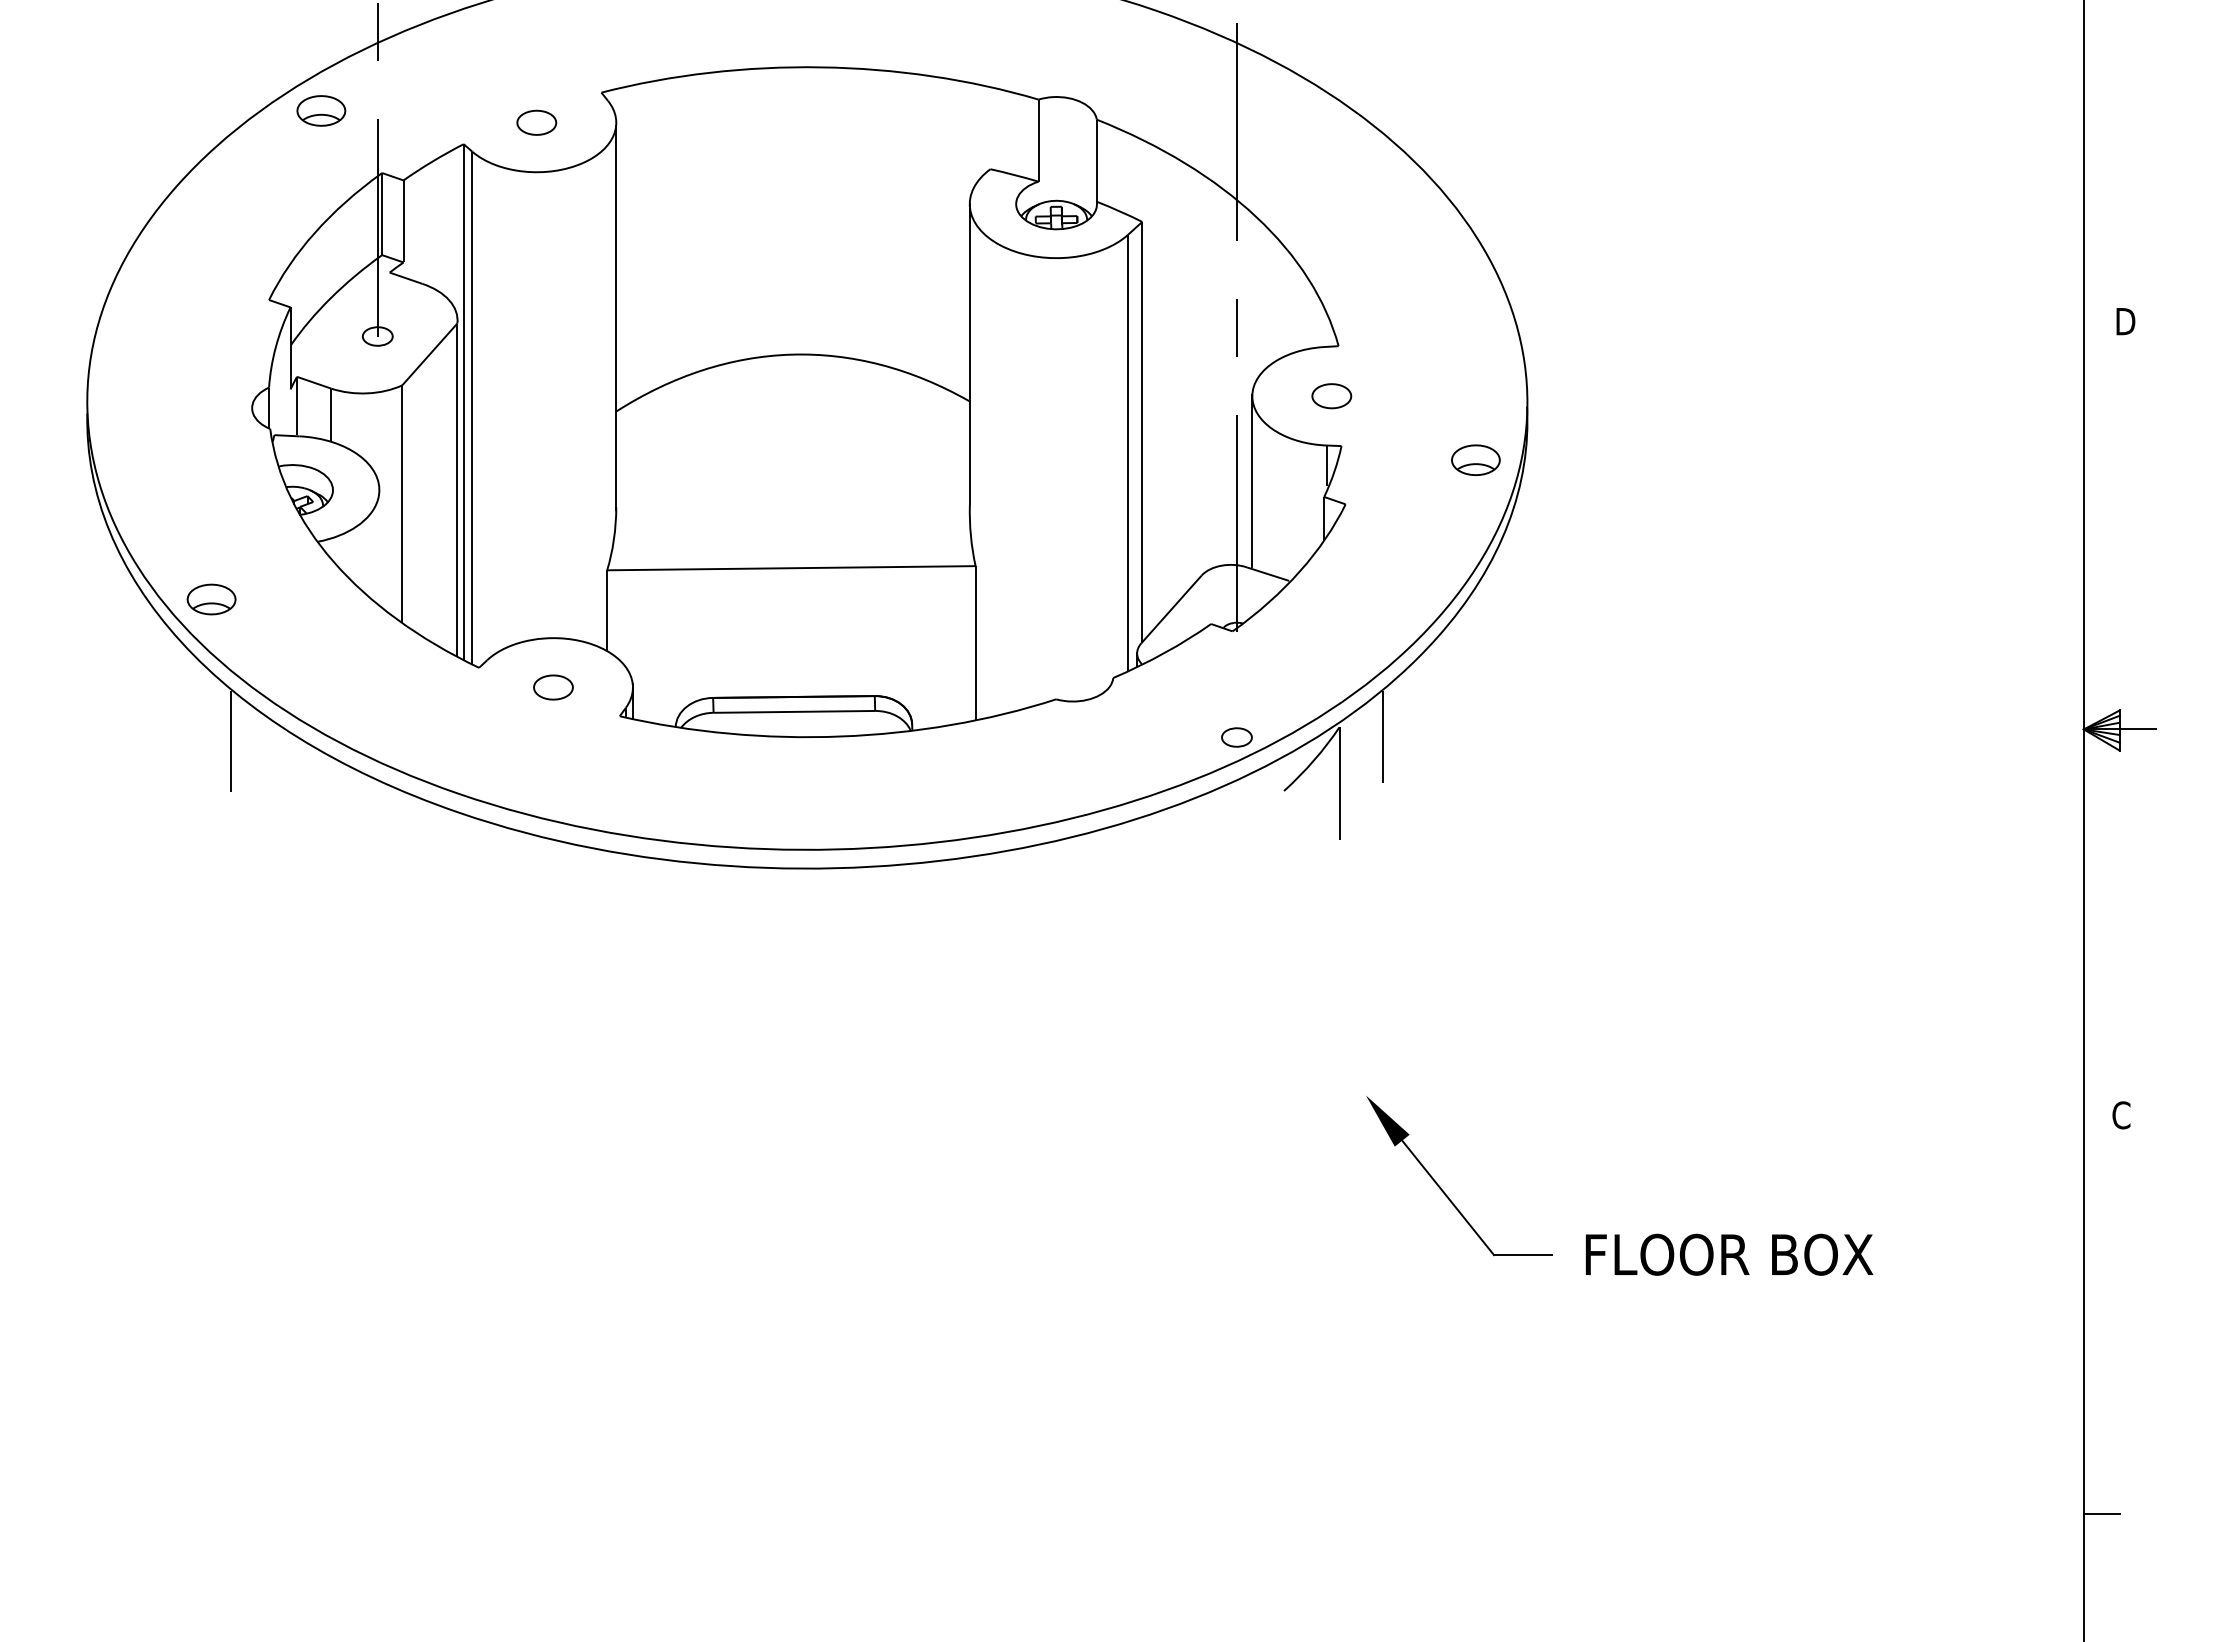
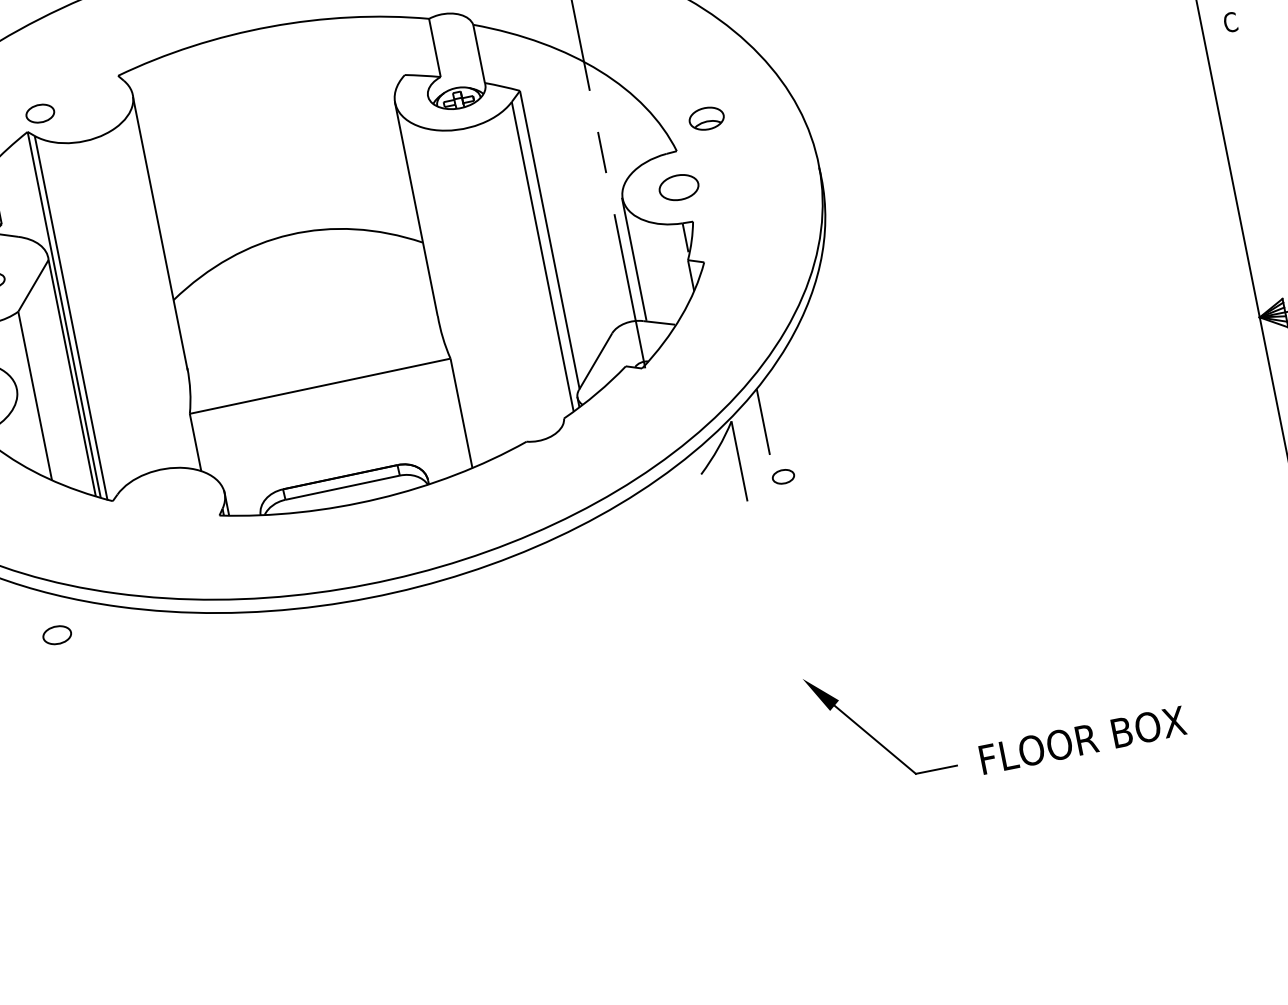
part: (536, 122) -> (40, 113), moved
text: (2125, 321) -> (1231, 22), D -> C
part: (1331, 396) -> (678, 187), size x1.4
part: (1475, 460) -> (706, 118), moved
part: (553, 687) -> (57, 635), moved
part: (1236, 737) -> (783, 476), moved

